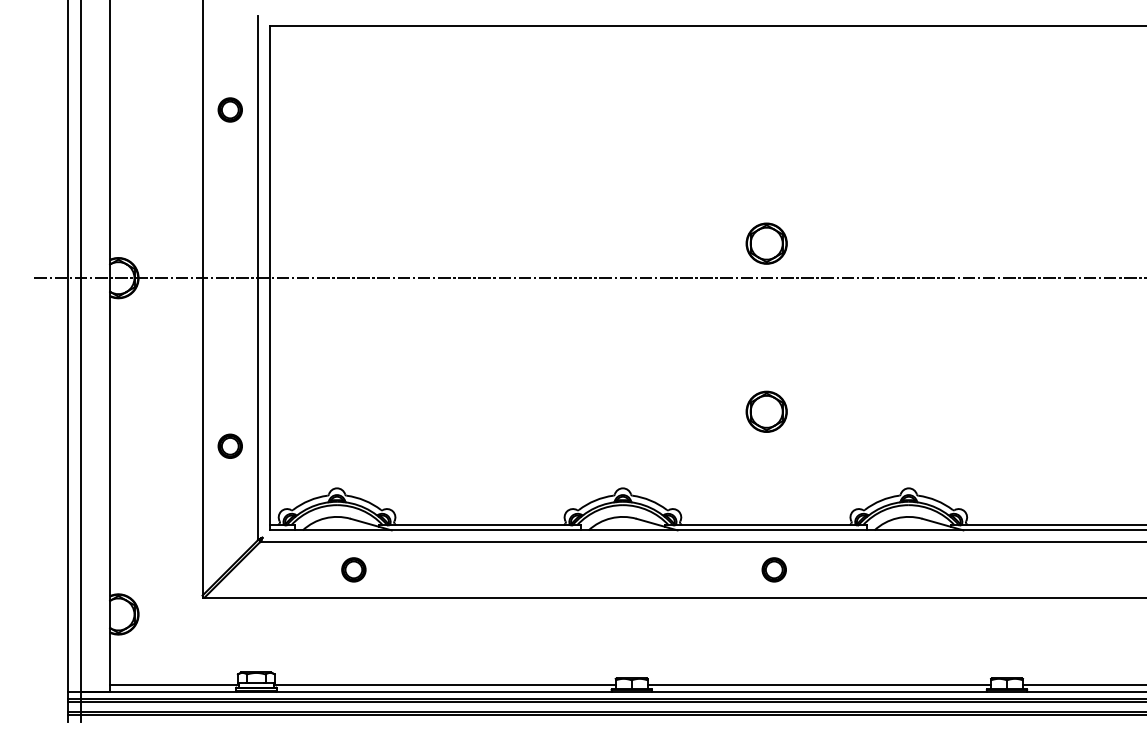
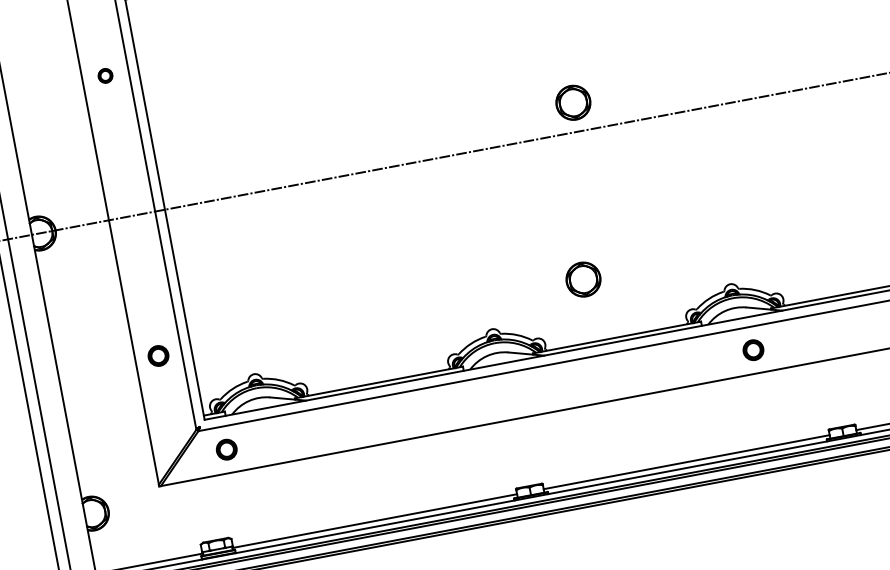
part: (229, 109) -> (104, 75), size x0.7
part: (766, 411) -> (583, 279), moved
part: (353, 569) -> (226, 449), moved
part: (773, 569) -> (752, 349), moved

